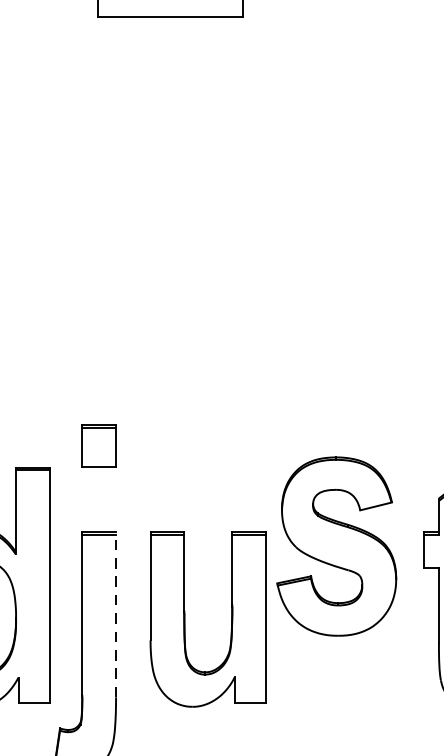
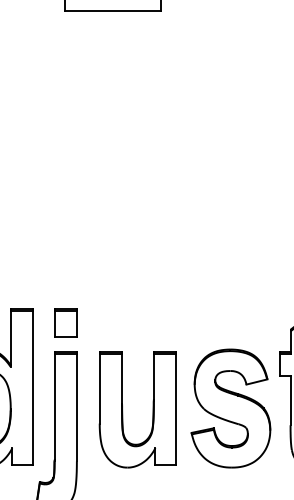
part: (98, 445) -> (65, 322), moved
part: (336, 546) -> (230, 408), moved
line: (115, 614) -> (76, 406), dashed -> solid

